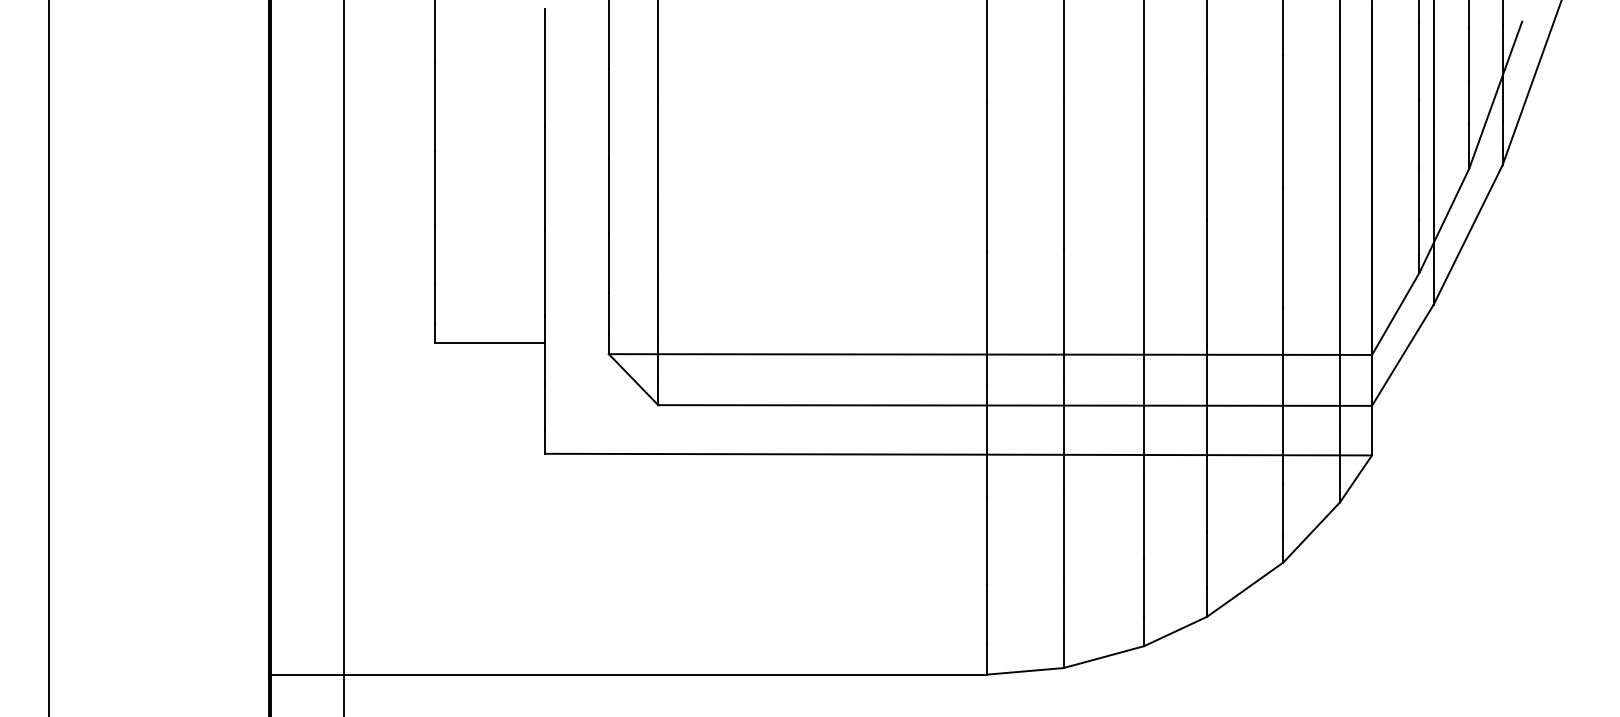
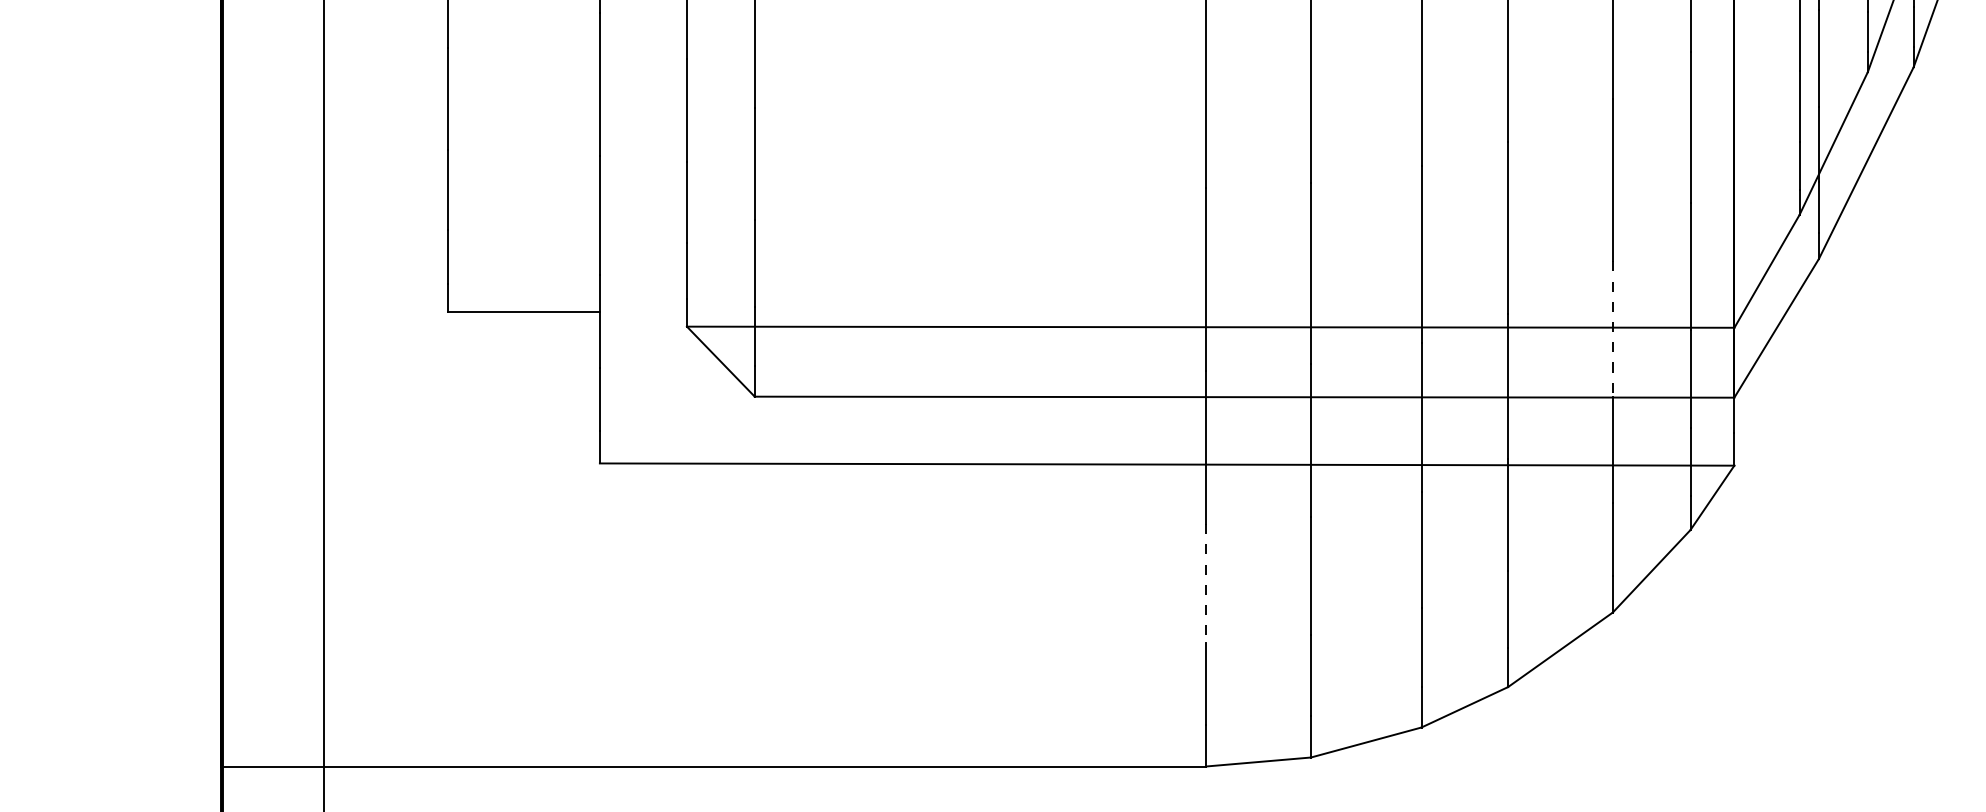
line: (1283, 356) -> (1612, 329), solid -> dashed
line: (987, 542) -> (1206, 585), solid -> dashed

